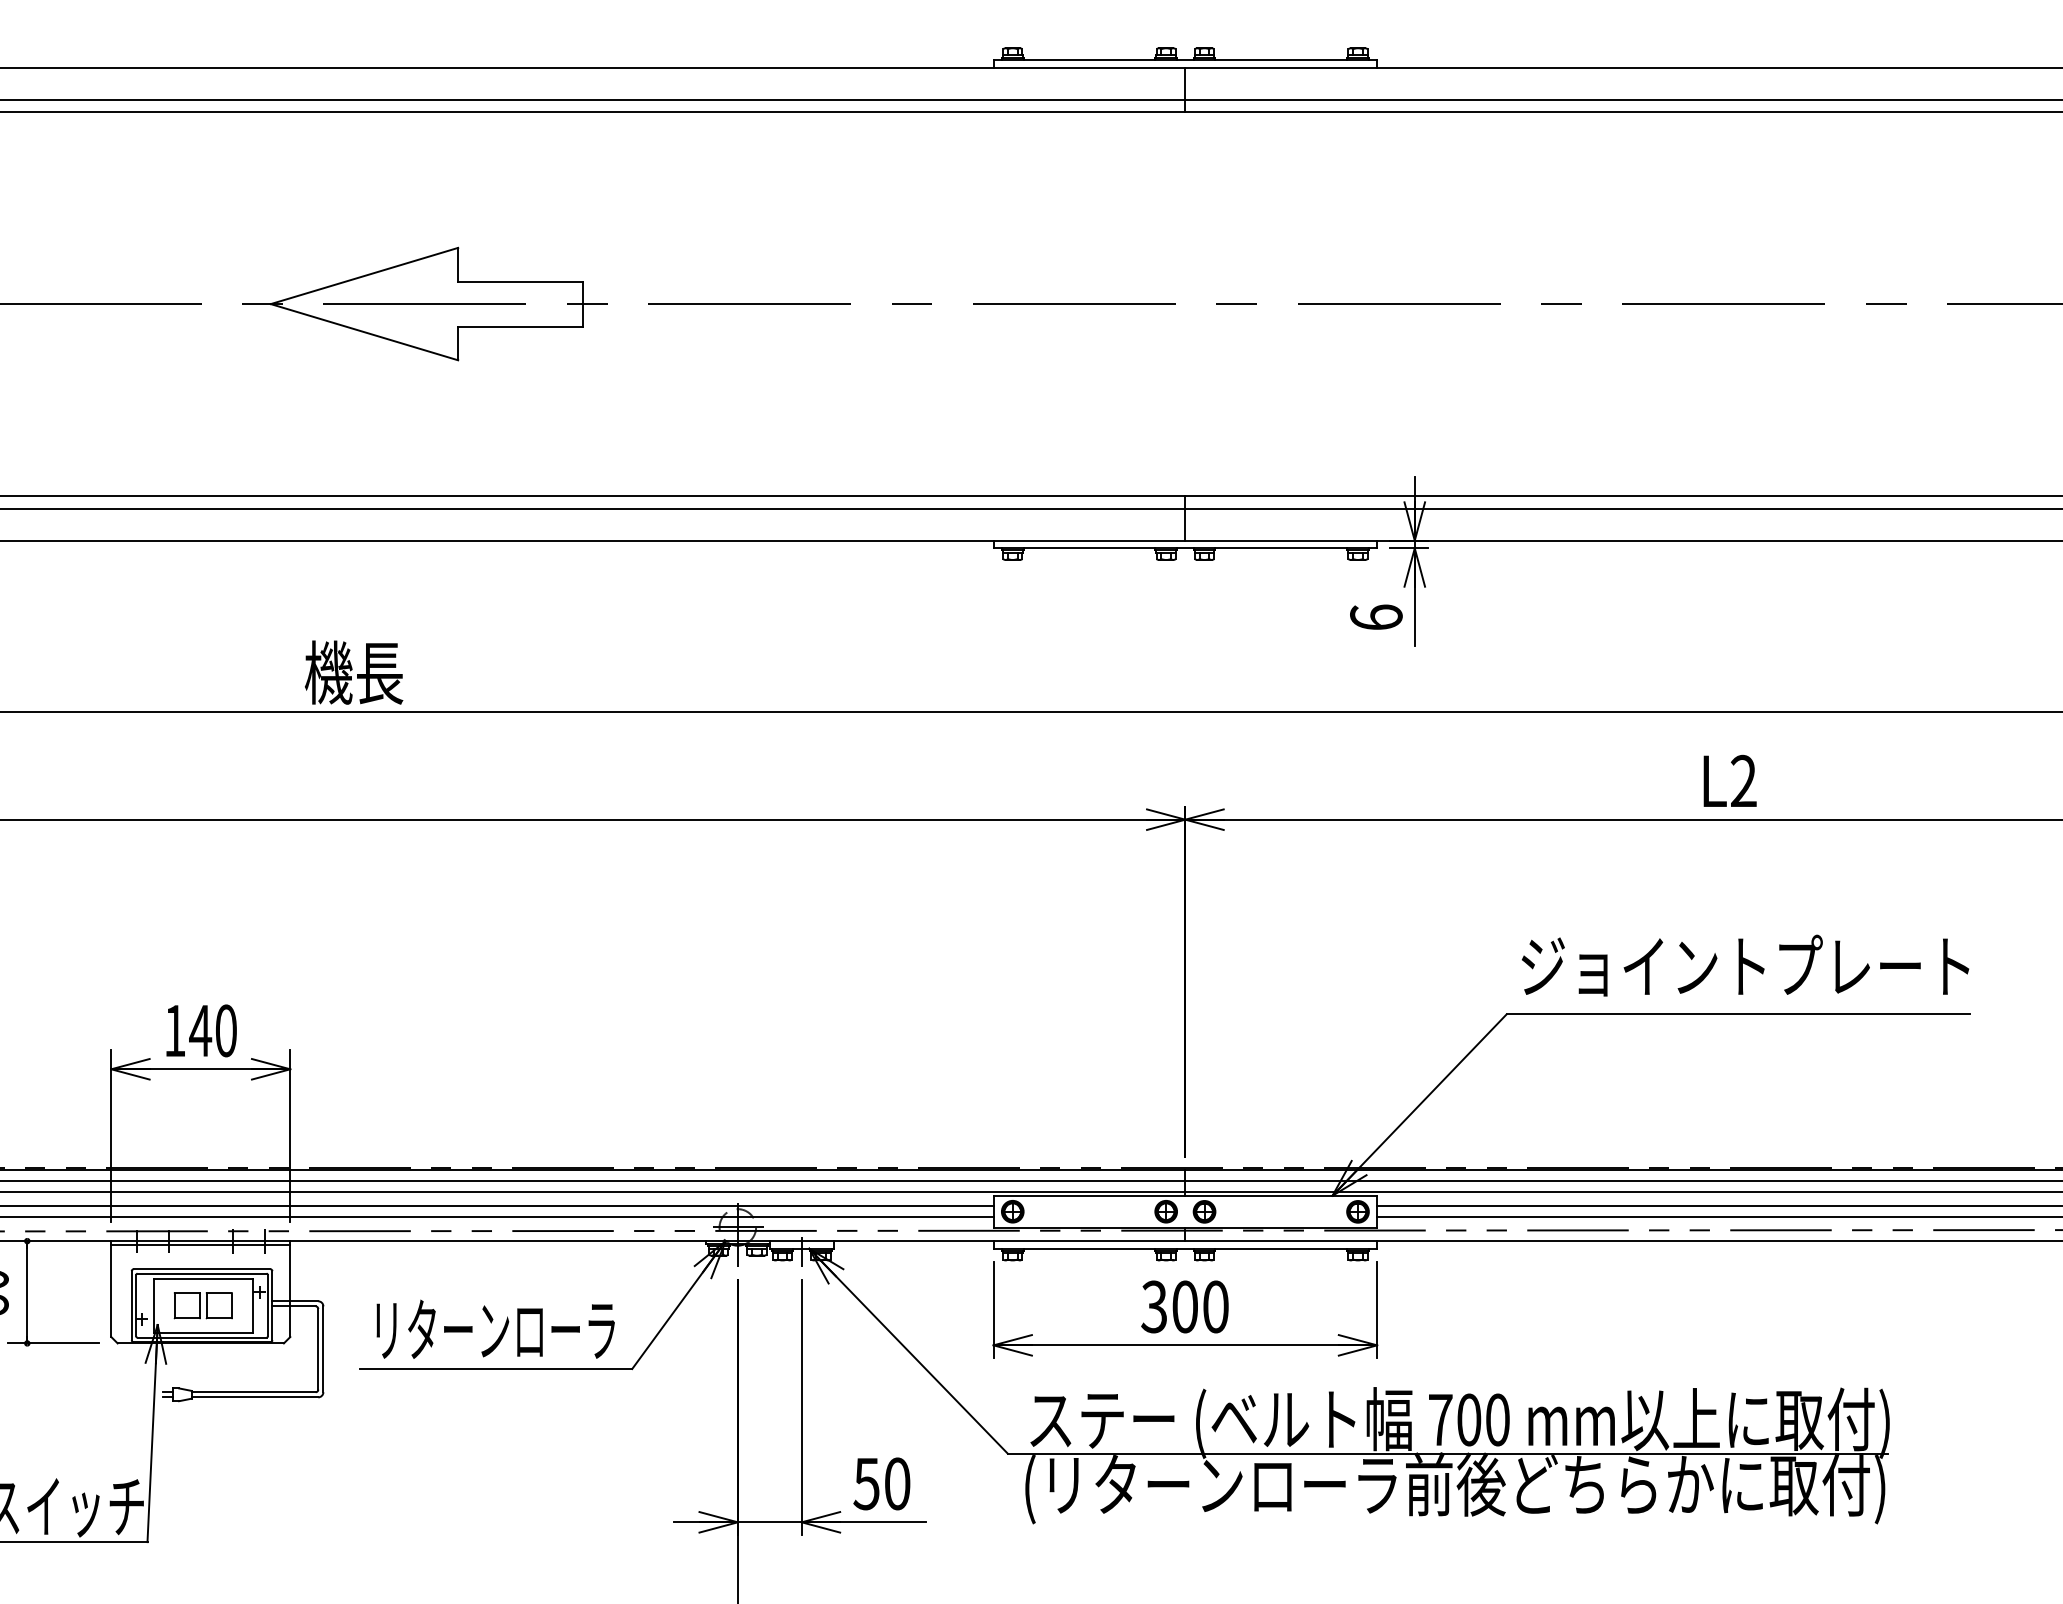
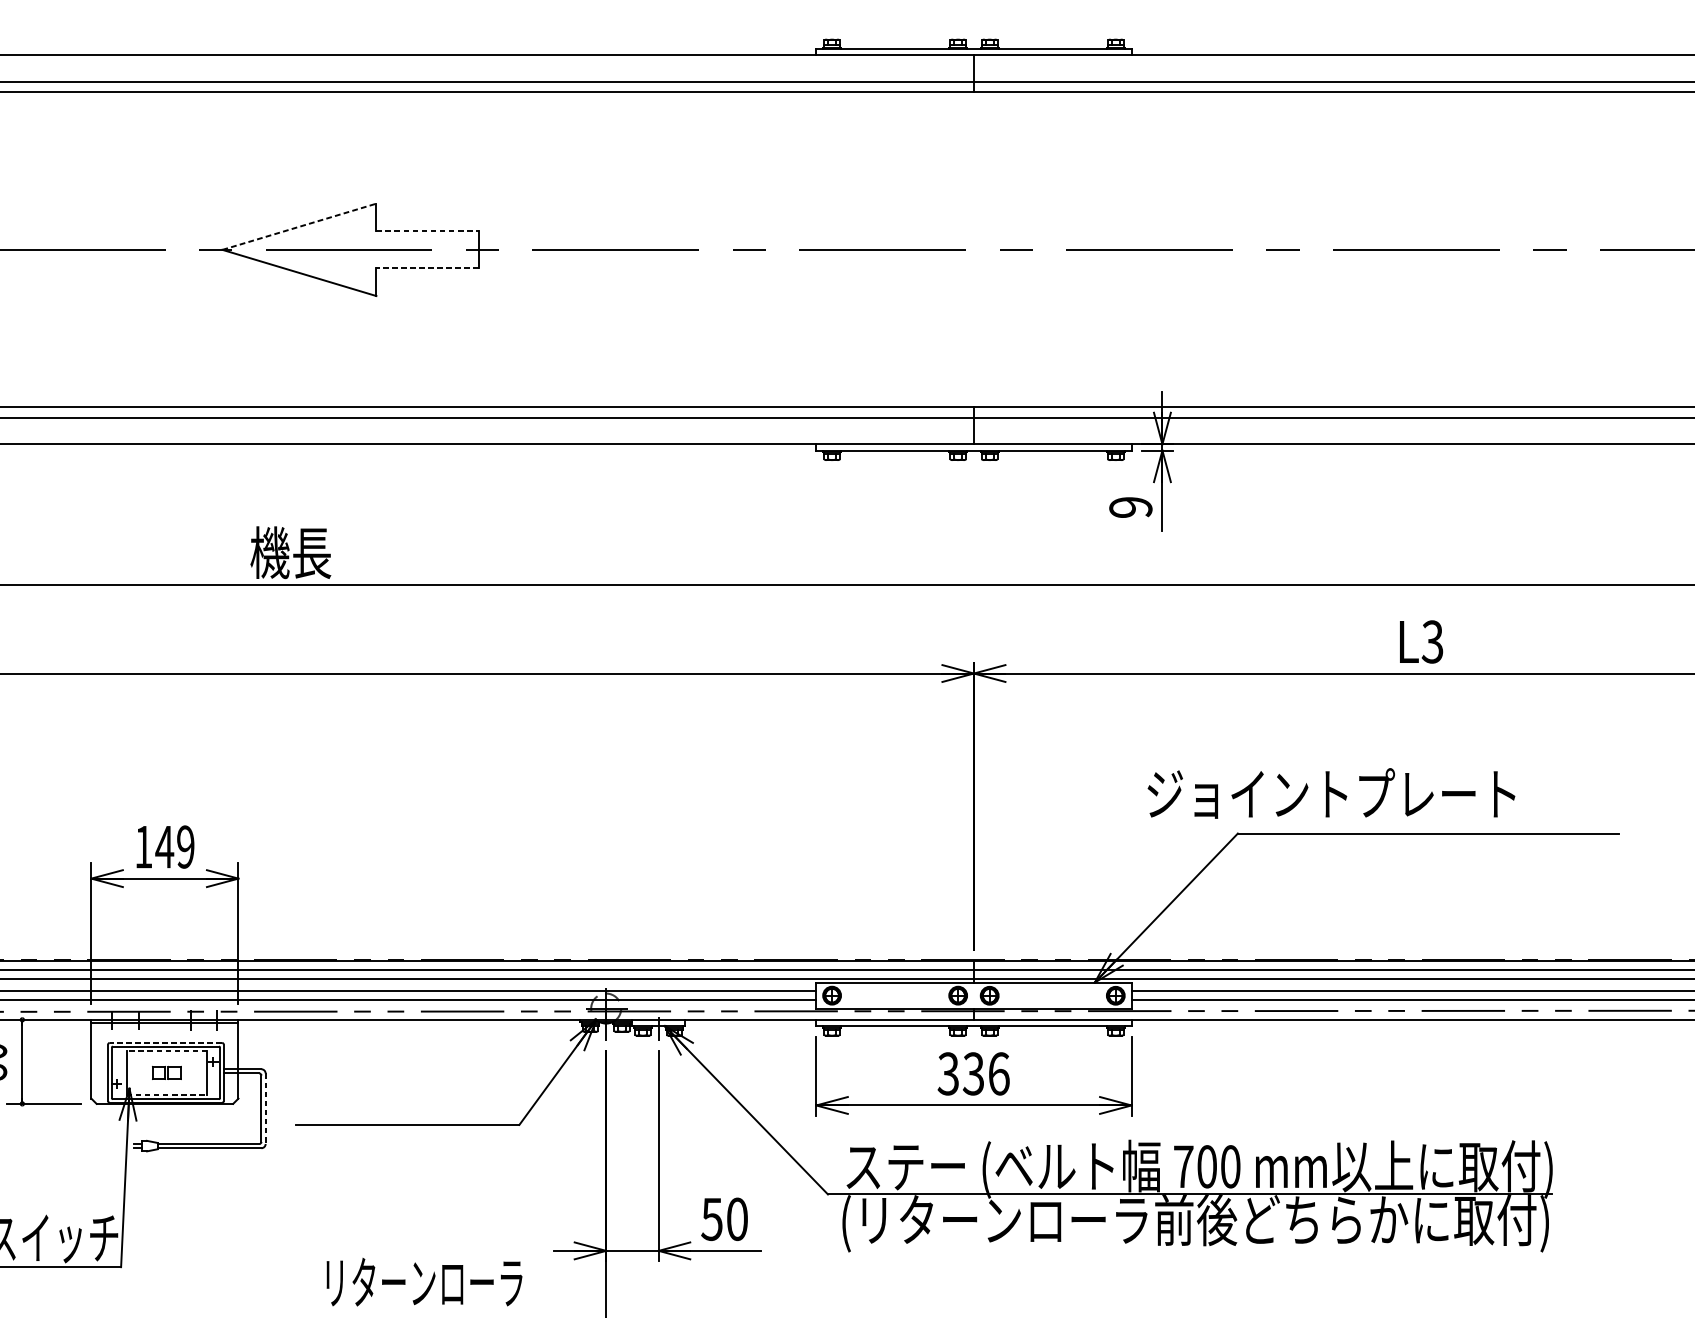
line: (364, 276) -> (299, 227), solid -> dashed
line: (521, 281) -> (428, 231), solid -> dashed
line: (520, 326) -> (427, 268), solid -> dashed
text: (1376, 617) -> (1130, 507), 6 -> 9
text: (1743, 781) -> (1432, 642), L2 -> L3
text: (1745, 965) -> (1331, 793), moved
text: (225, 1030) -> (185, 846), 140 -> 149
line: (201, 1269) -> (165, 1043), solid -> dashed
line: (202, 1278) -> (166, 1050), solid -> dashed
part: (202, 1305) -> (166, 1072), size x0.6
text: (1199, 1306) -> (985, 1073), 300 -> 336
text: (495, 1328) -> (424, 1281), moved
line: (203, 1332) -> (167, 1094), solid -> dashed
line: (323, 1349) -> (265, 1108), solid -> dashed

